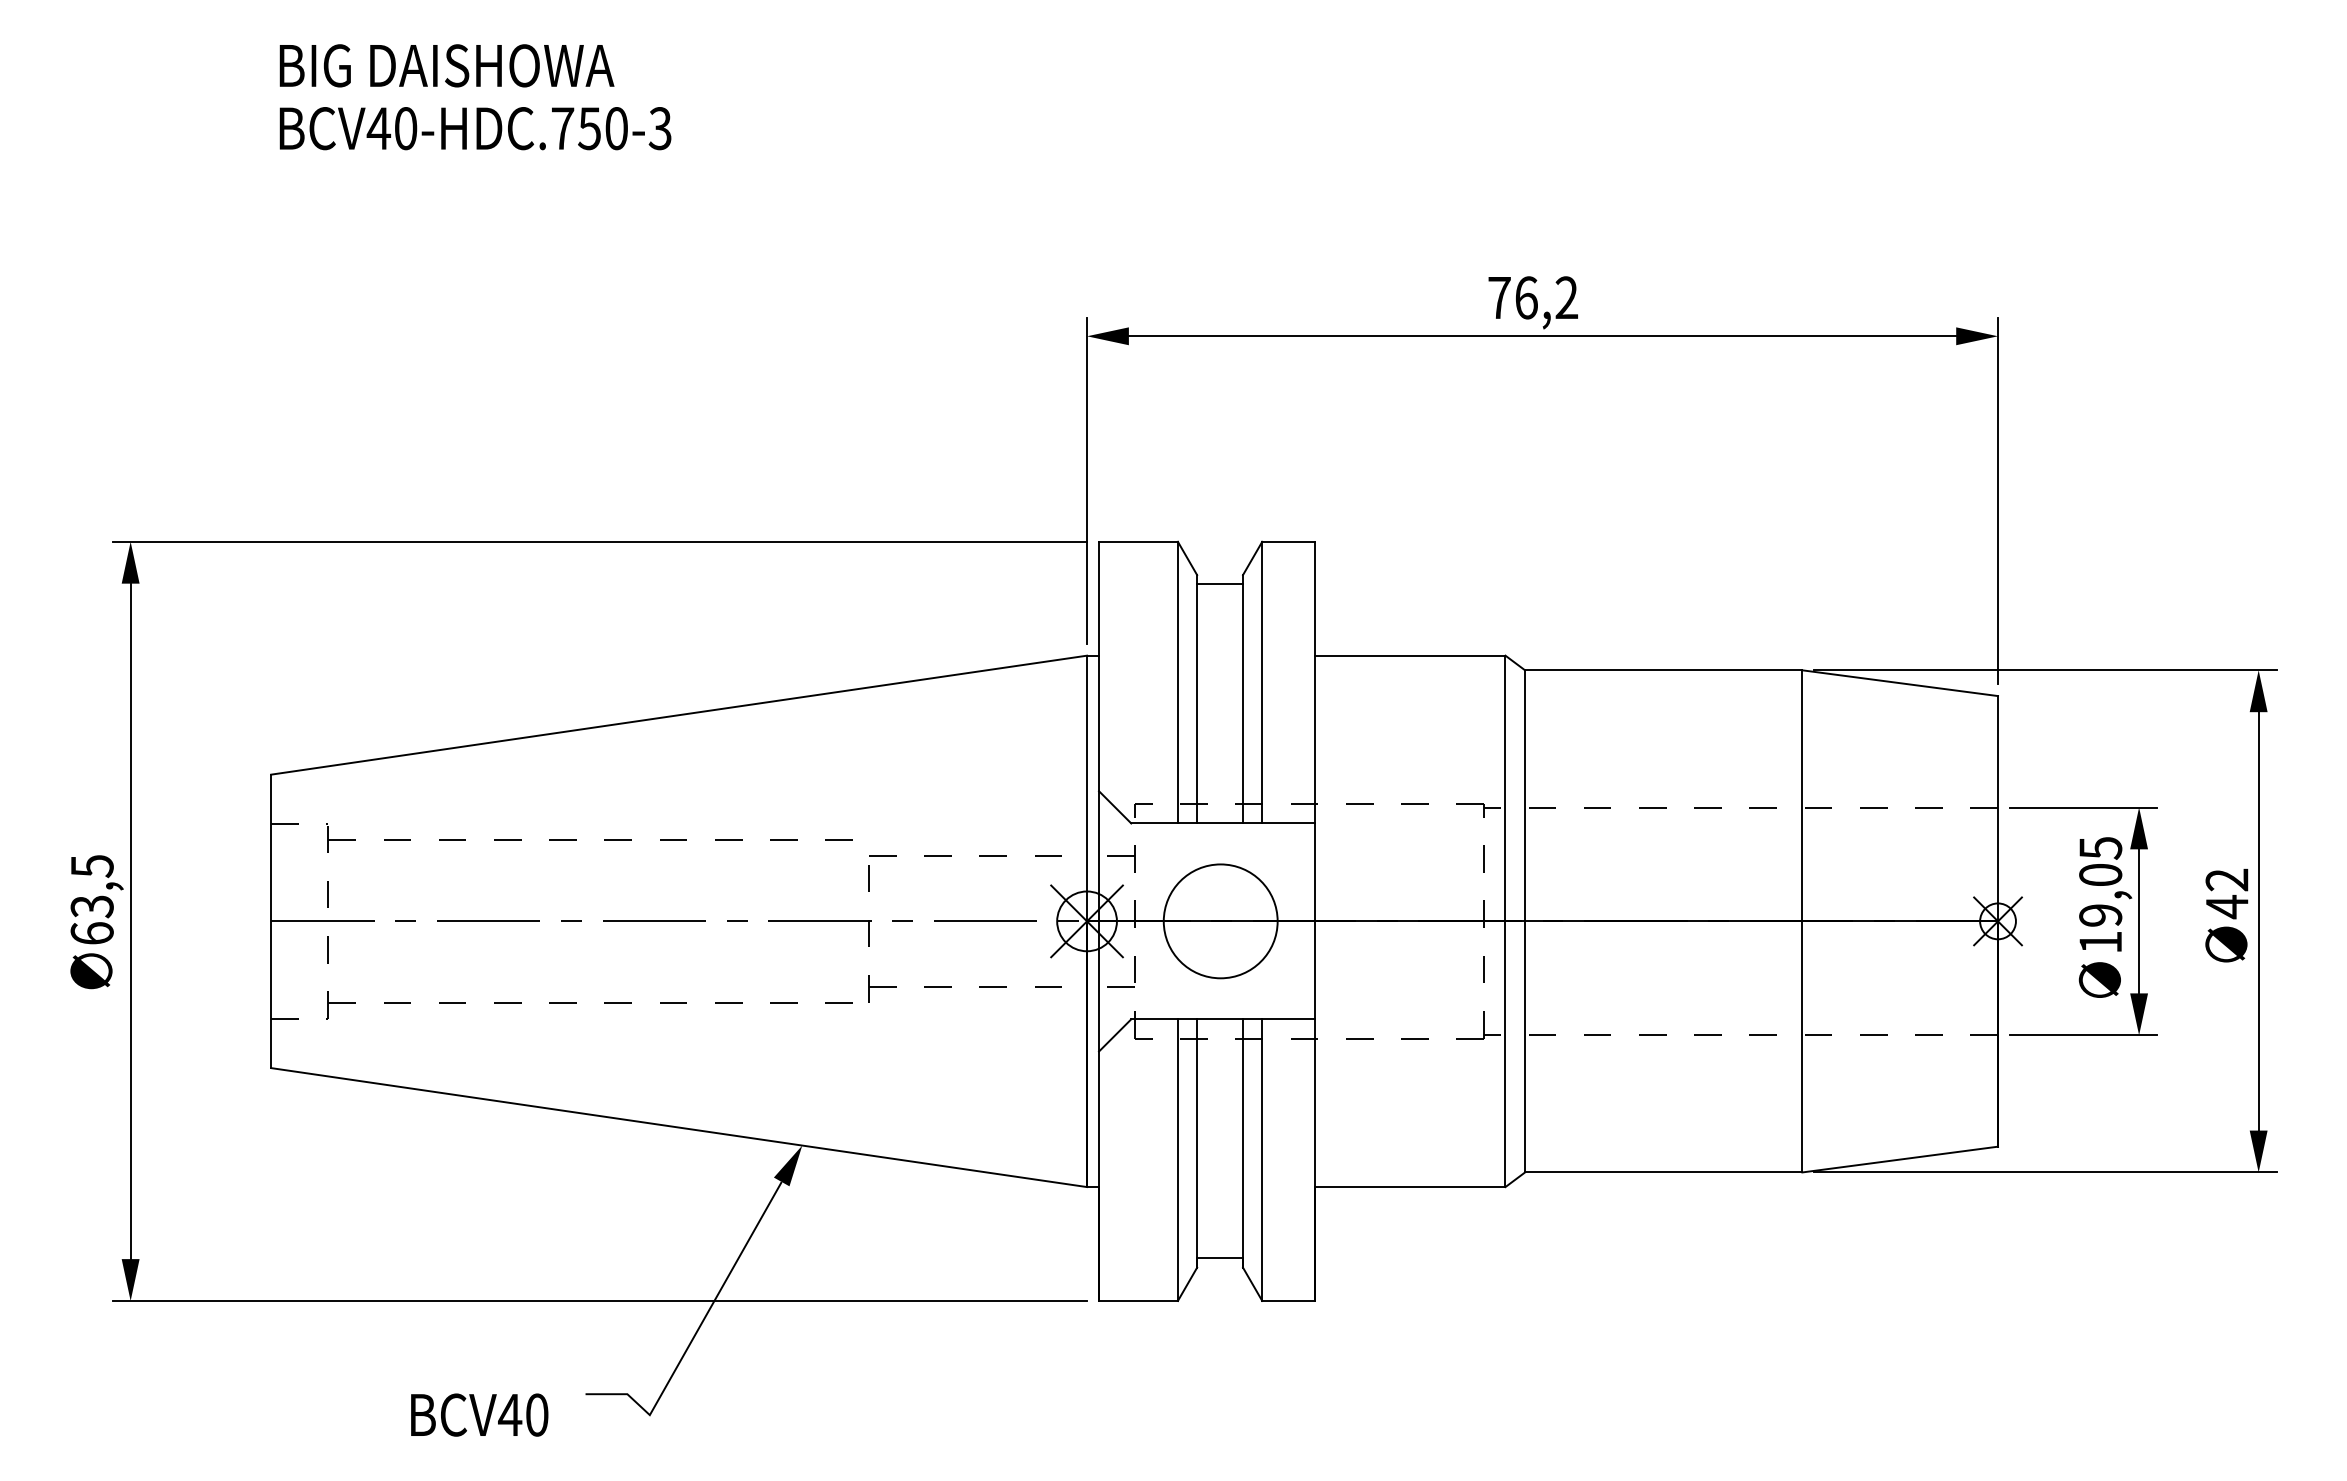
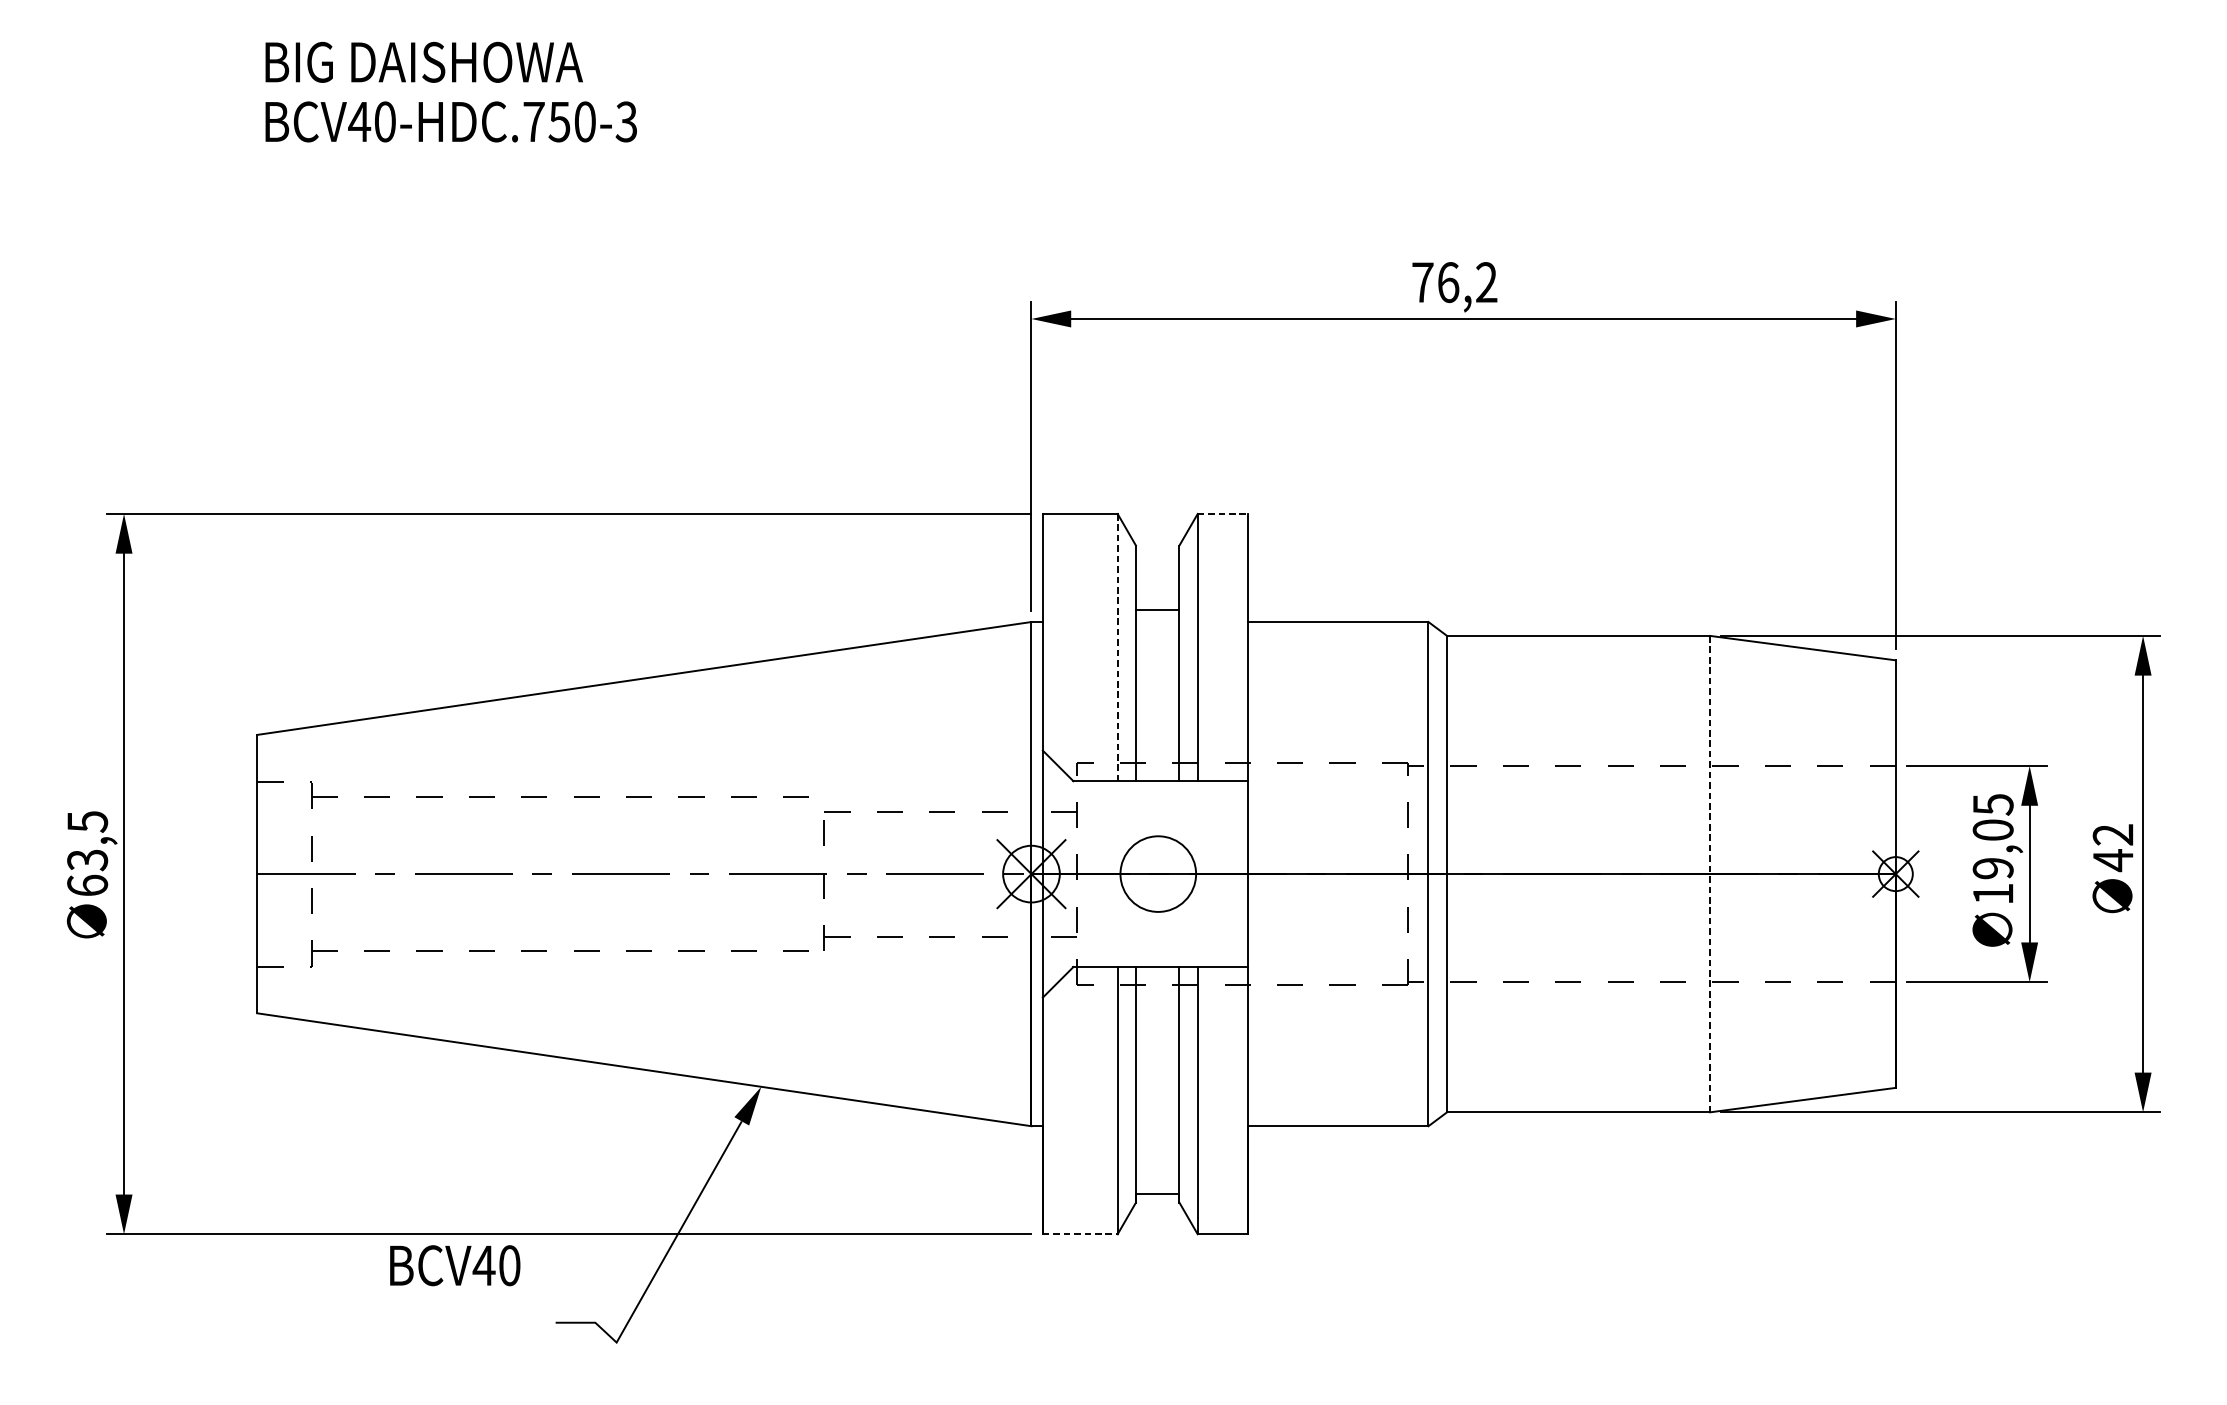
line: (1289, 541) -> (1223, 513), solid -> dashed
line: (1220, 584) -> (1158, 610), moved
line: (1177, 682) -> (1117, 647), solid -> dashed
line: (1802, 920) -> (1710, 873), solid -> dashed
circle: (1220, 921) -> (1158, 874), size x0.7
line: (1138, 1300) -> (1080, 1233), solid -> dashed
text: (479, 1414) -> (455, 1265), moved

